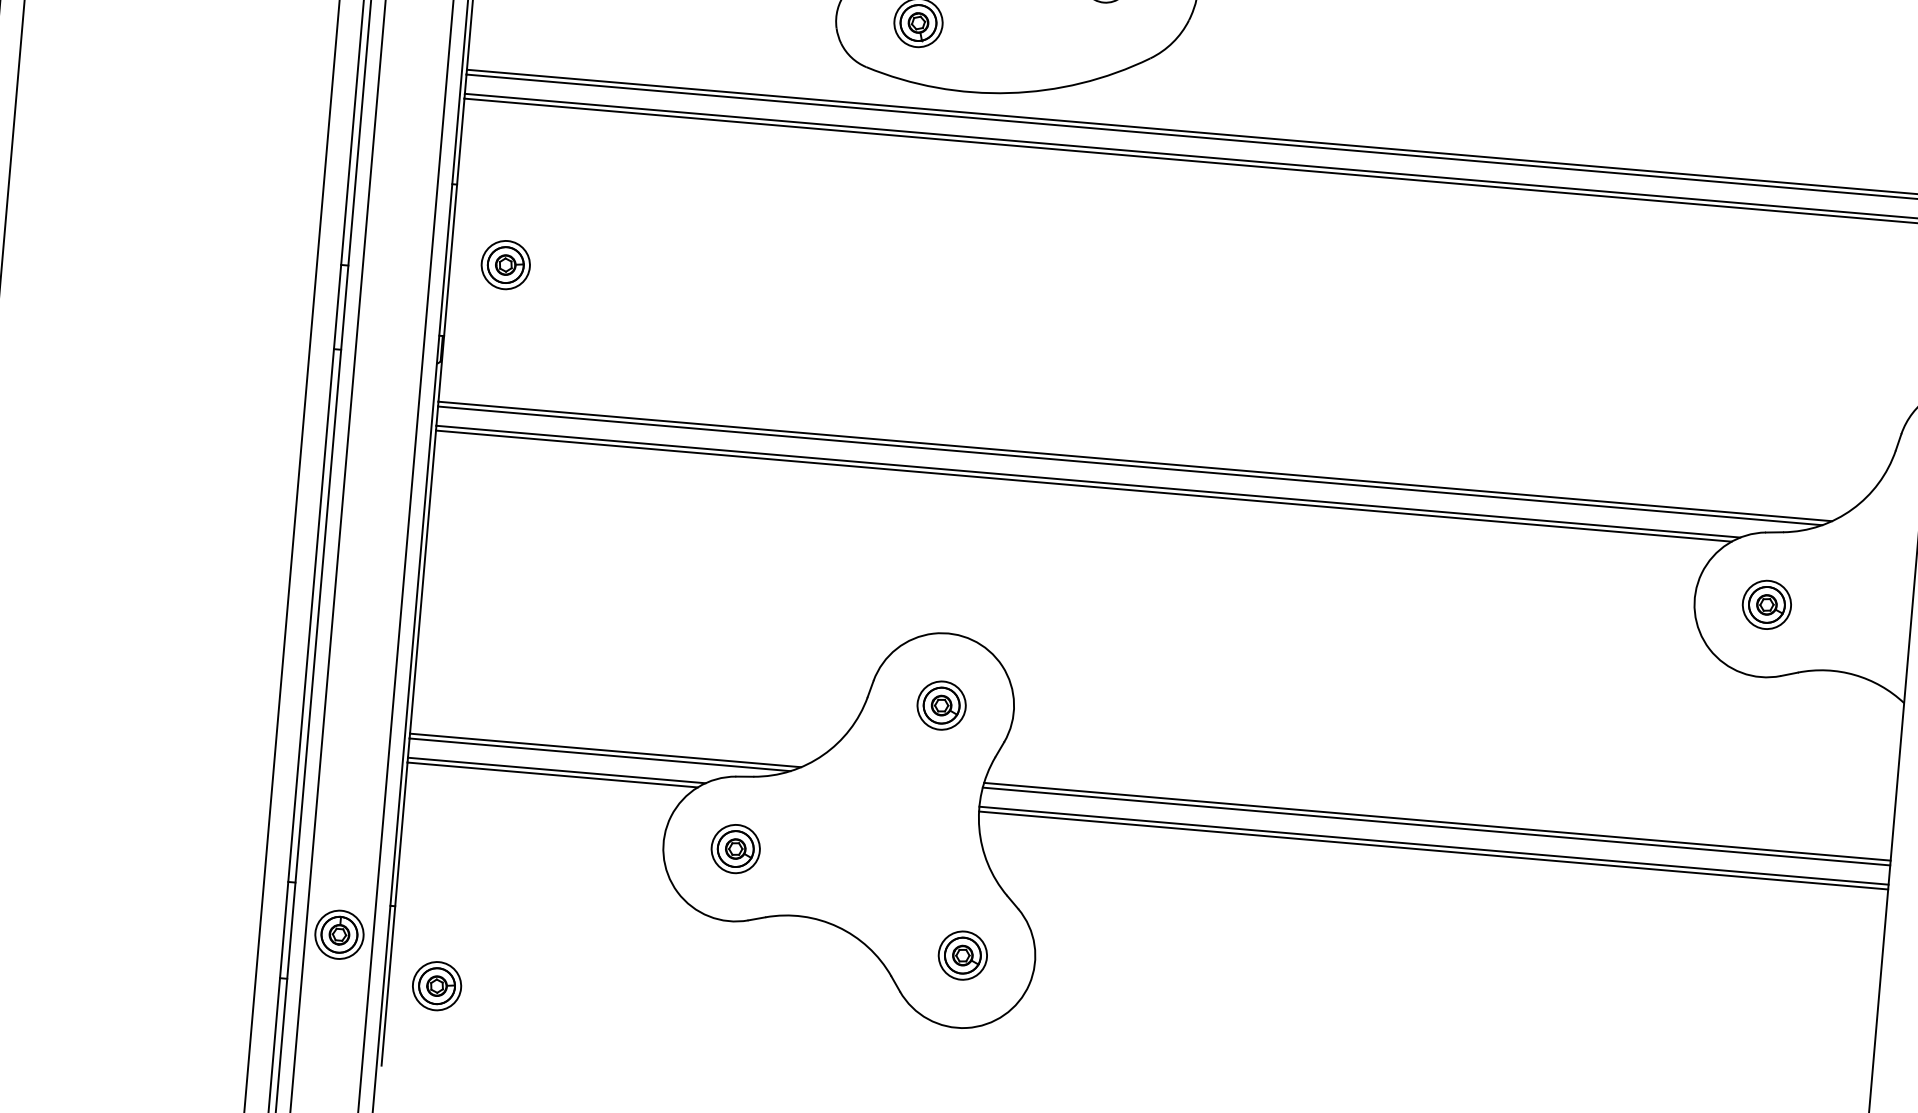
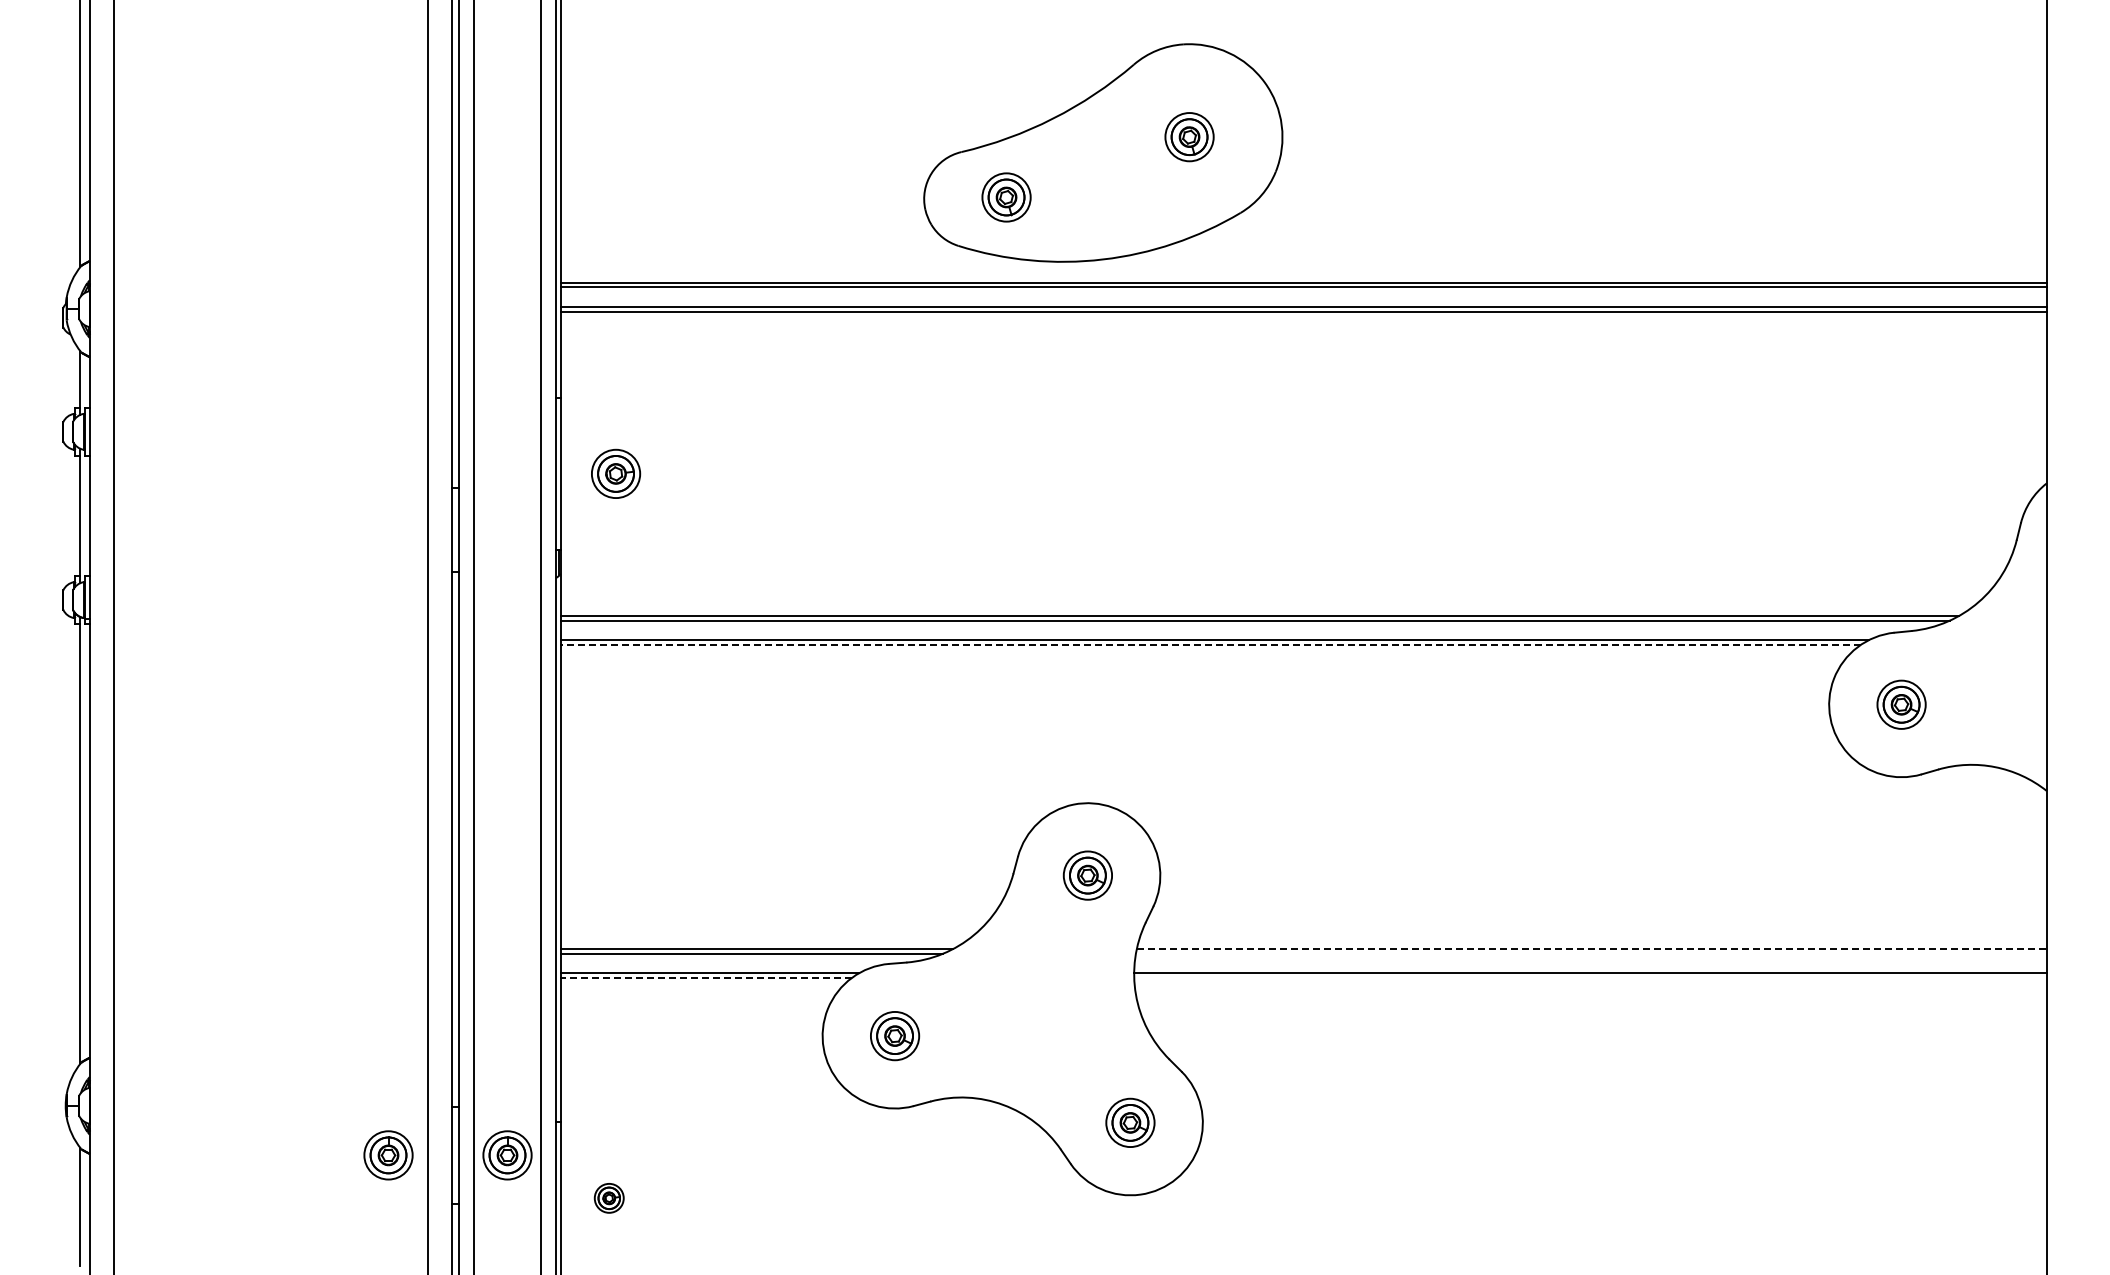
line: (1083, 485) -> (1210, 644), solid -> dashed
line: (552, 774) -> (706, 977), solid -> dashed
line: (1437, 821) -> (1591, 948), solid -> dashed
line: (1435, 826) -> (1590, 953), removed
line: (1433, 850) -> (1590, 977), removed
part: (220, 924) -> (388, 1155), added
part: (437, 986) -> (609, 1198), size x0.6

